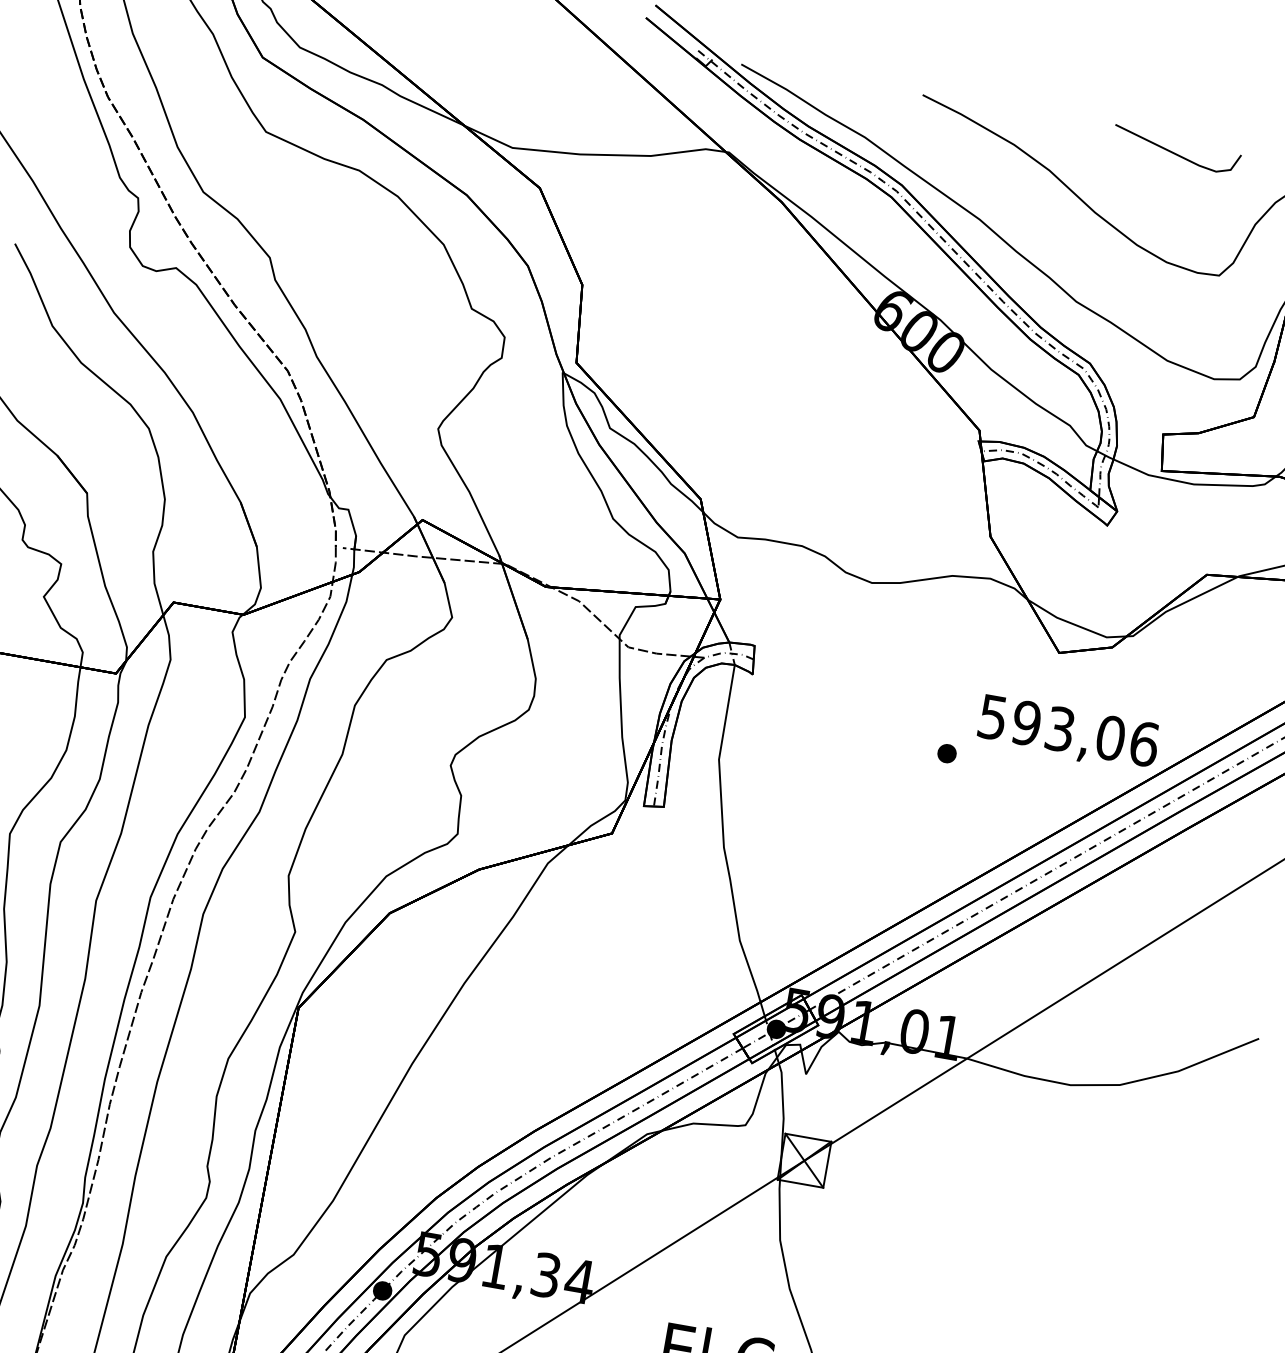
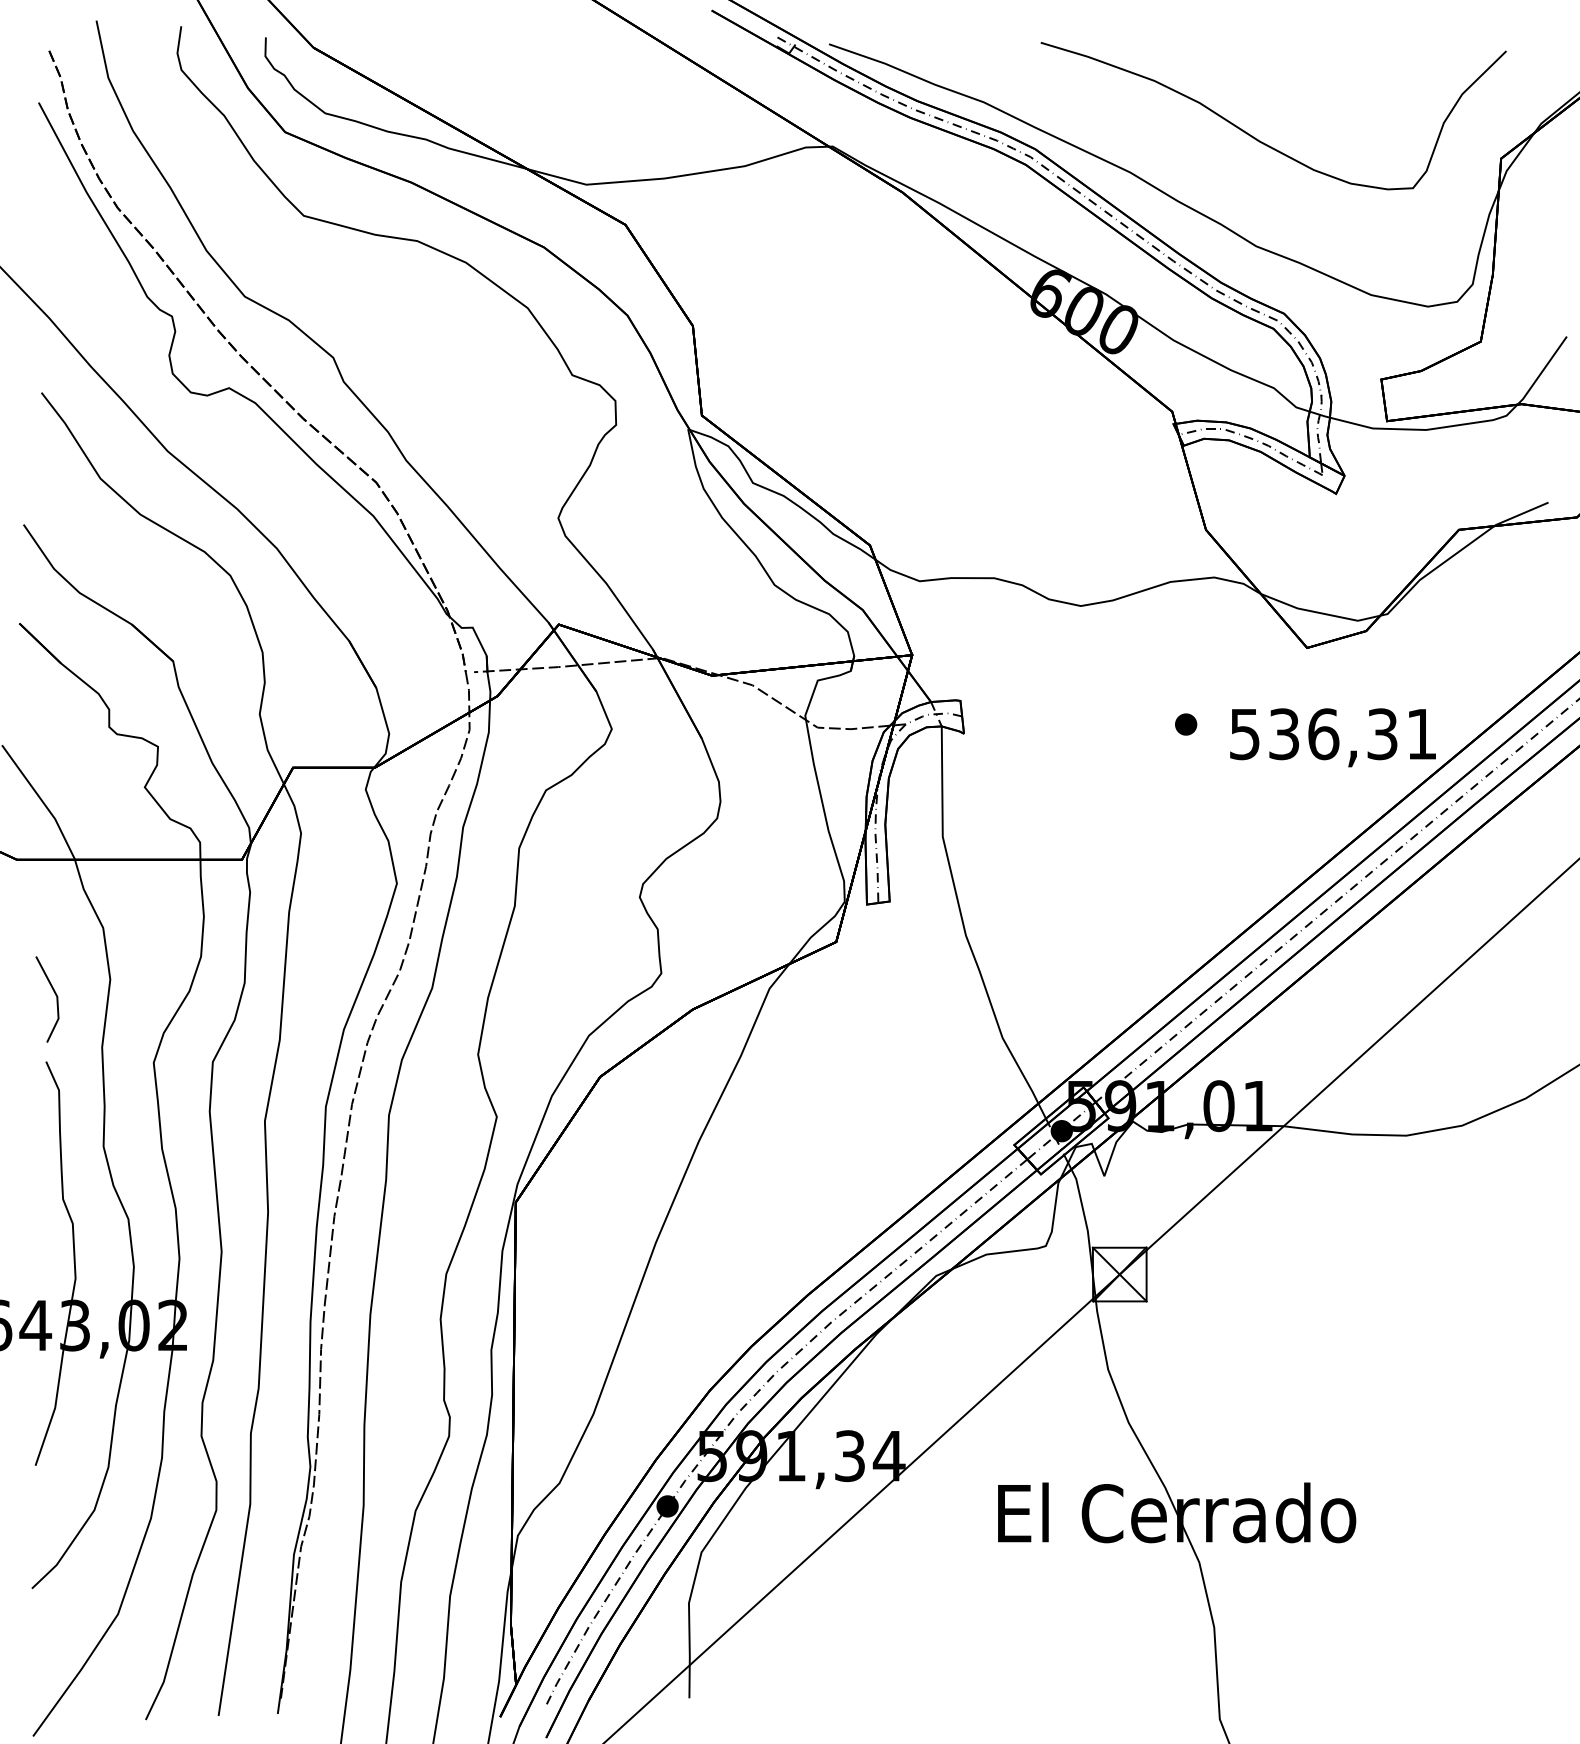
line: (1174, 152) -> (1337, 57), removed
text: (1084, 733) -> (1352, 734), 593,06 -> 536,31
part: (947, 753) -> (1186, 724), moved

